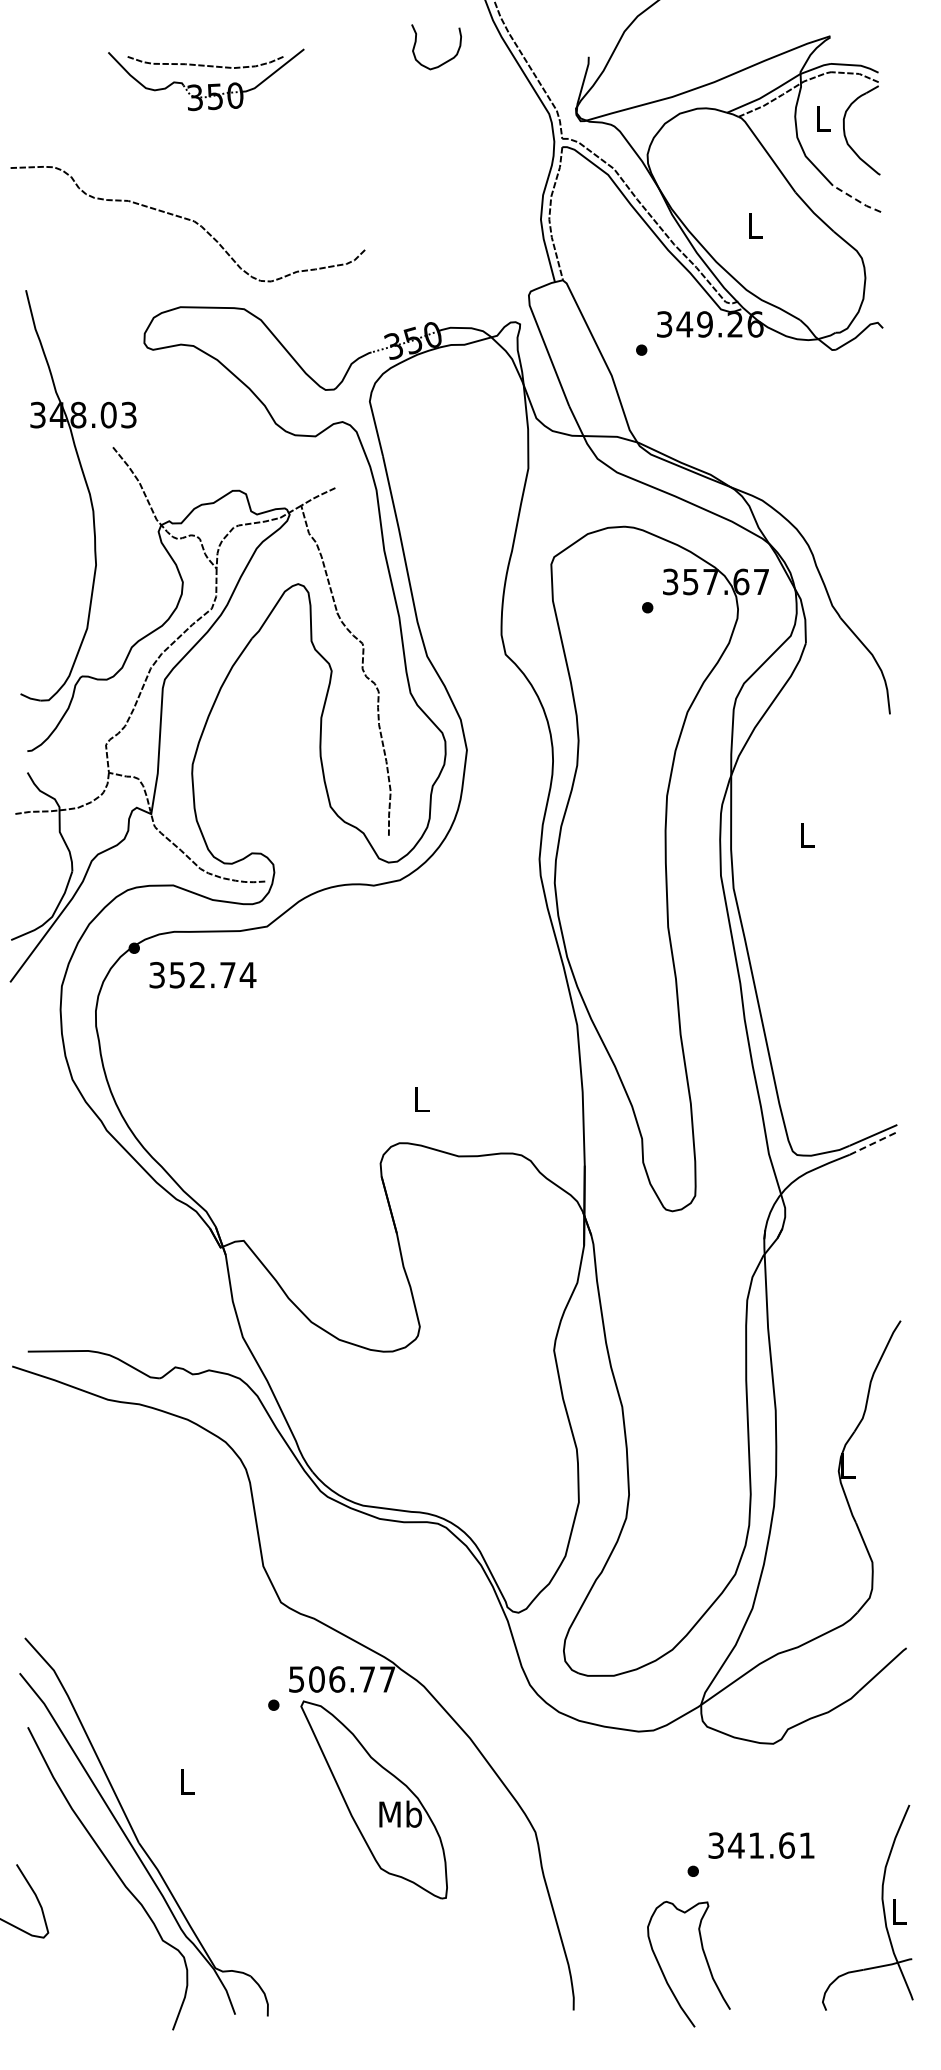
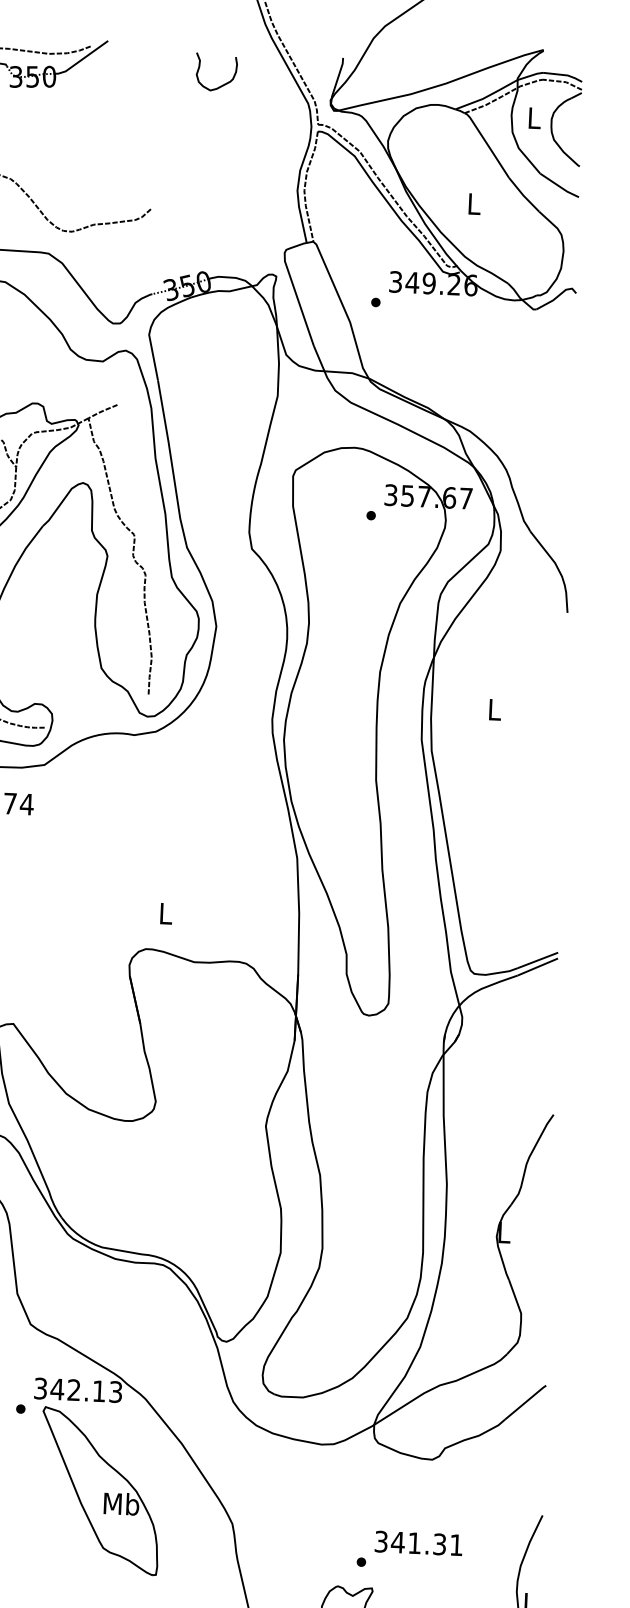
curve: (443, 62) -> (221, 85), moved
line: (856, 199) -> (559, 185), dashed -> solid
line: (874, 1143) -> (538, 967), dashed -> solid
text: (342, 1679) -> (78, 1390), 506.77 -> 342.13
text: (787, 1845) -> (440, 1544), 341.61 -> 341.31

